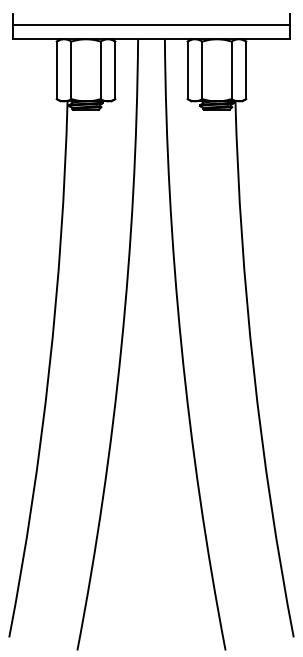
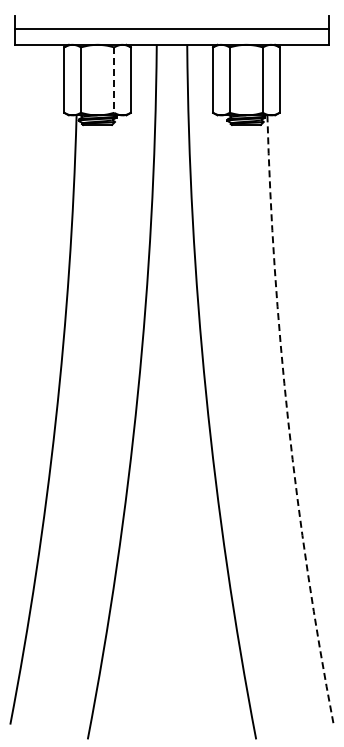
line: (100, 70) -> (114, 80), solid -> dashed
arc: (254, 370) -> (288, 421), solid -> dashed

